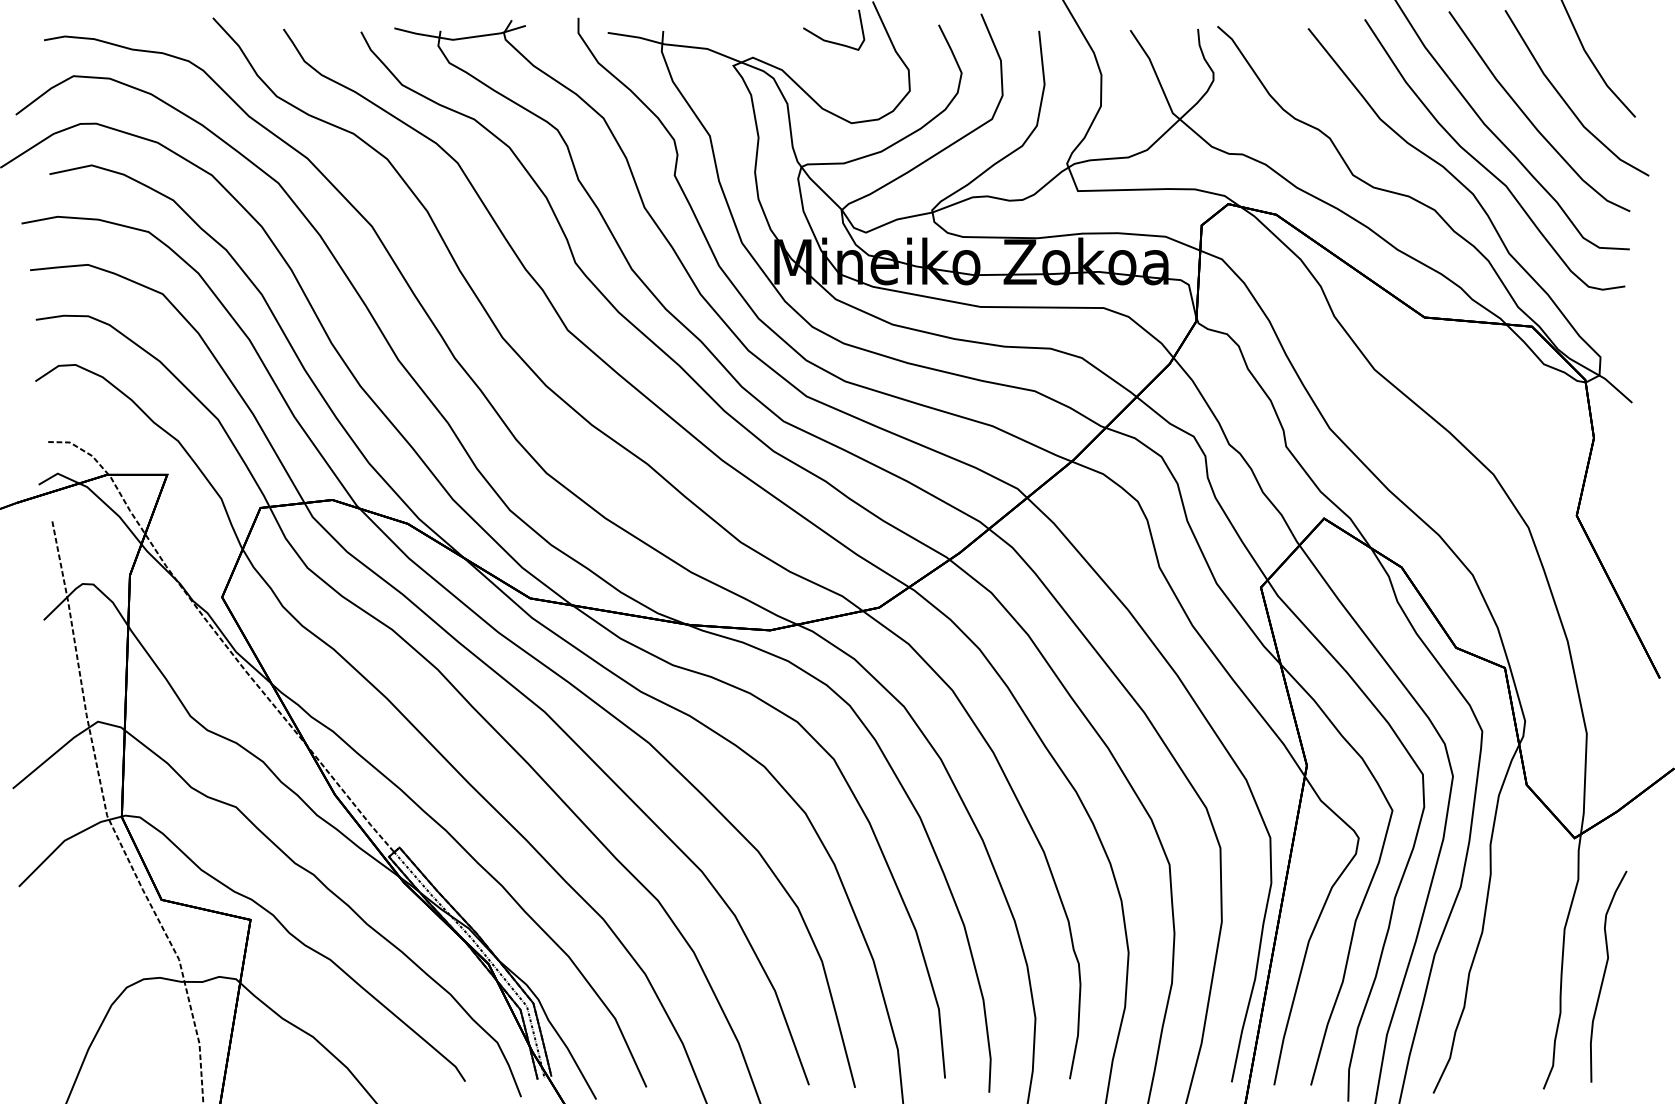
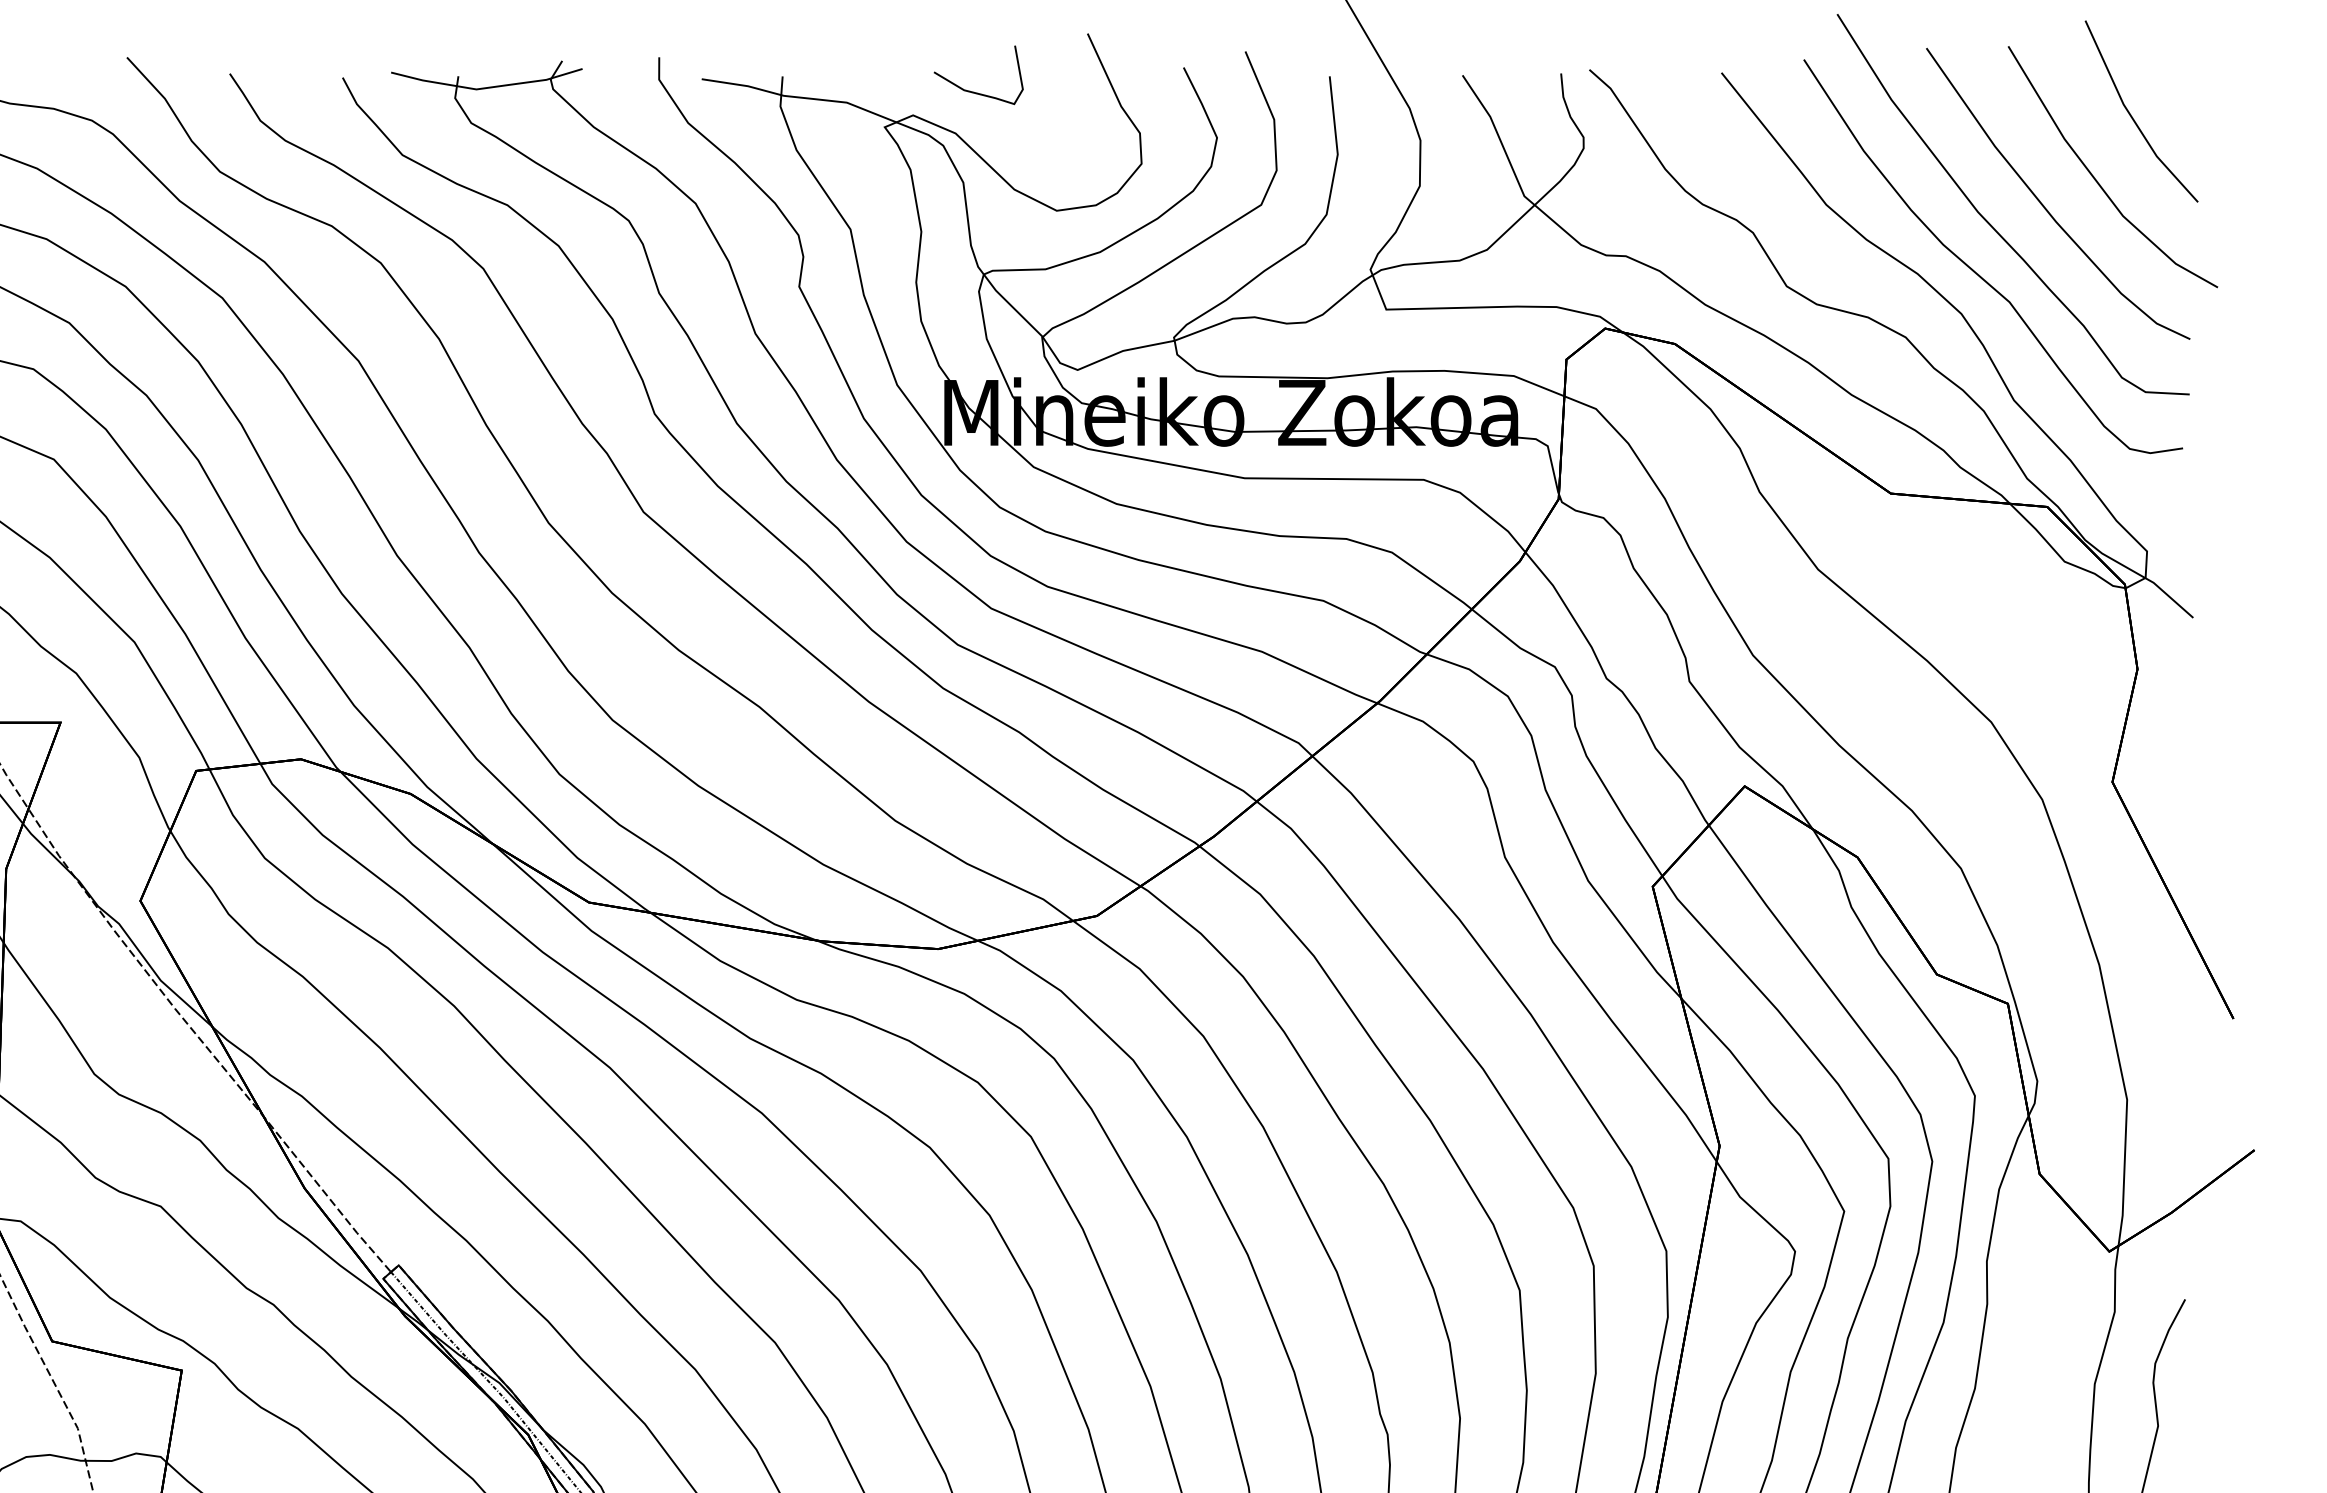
curve: (833, 41) -> (978, 91), moved

